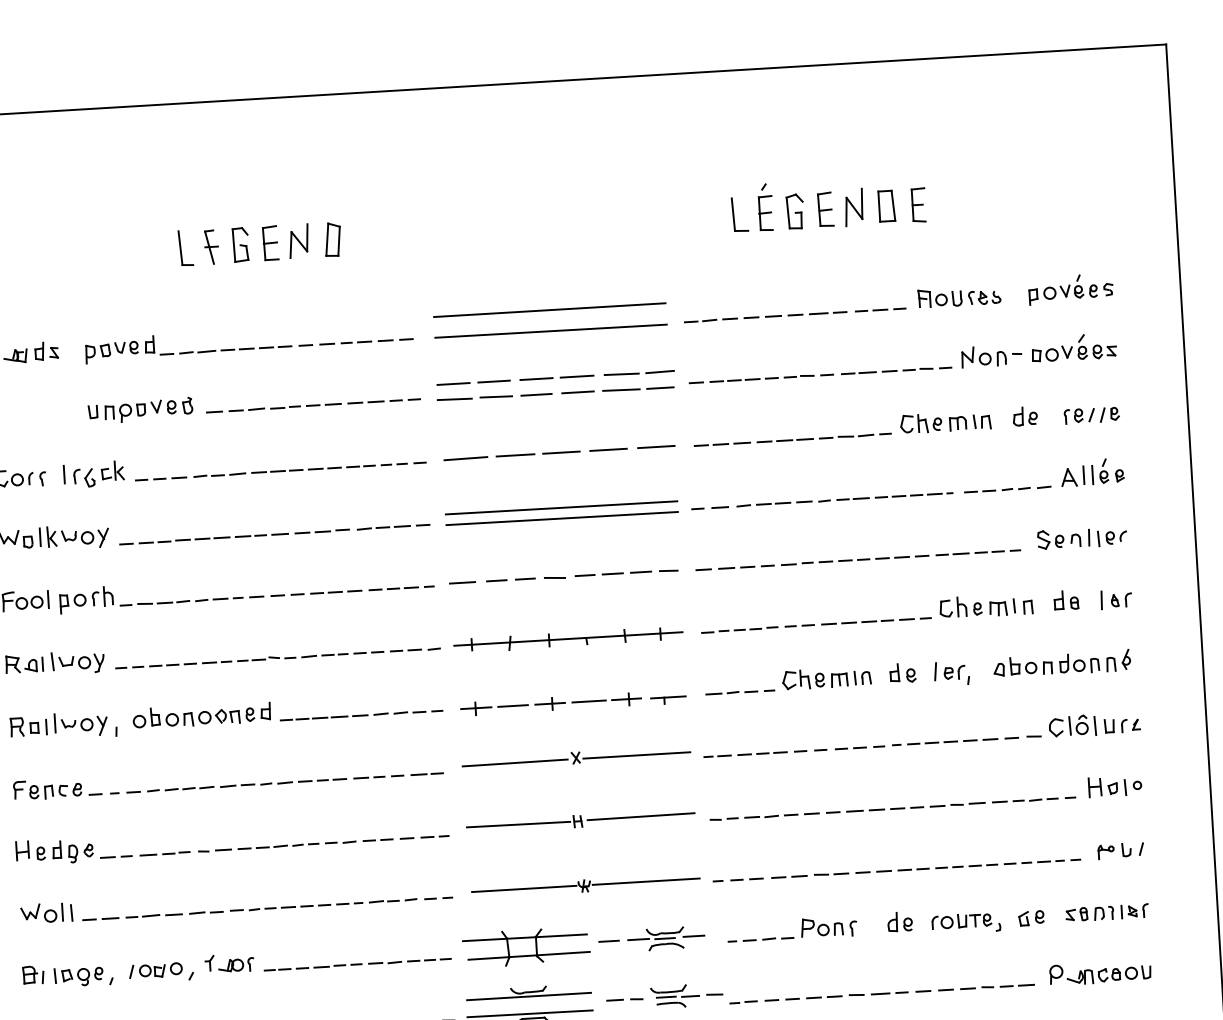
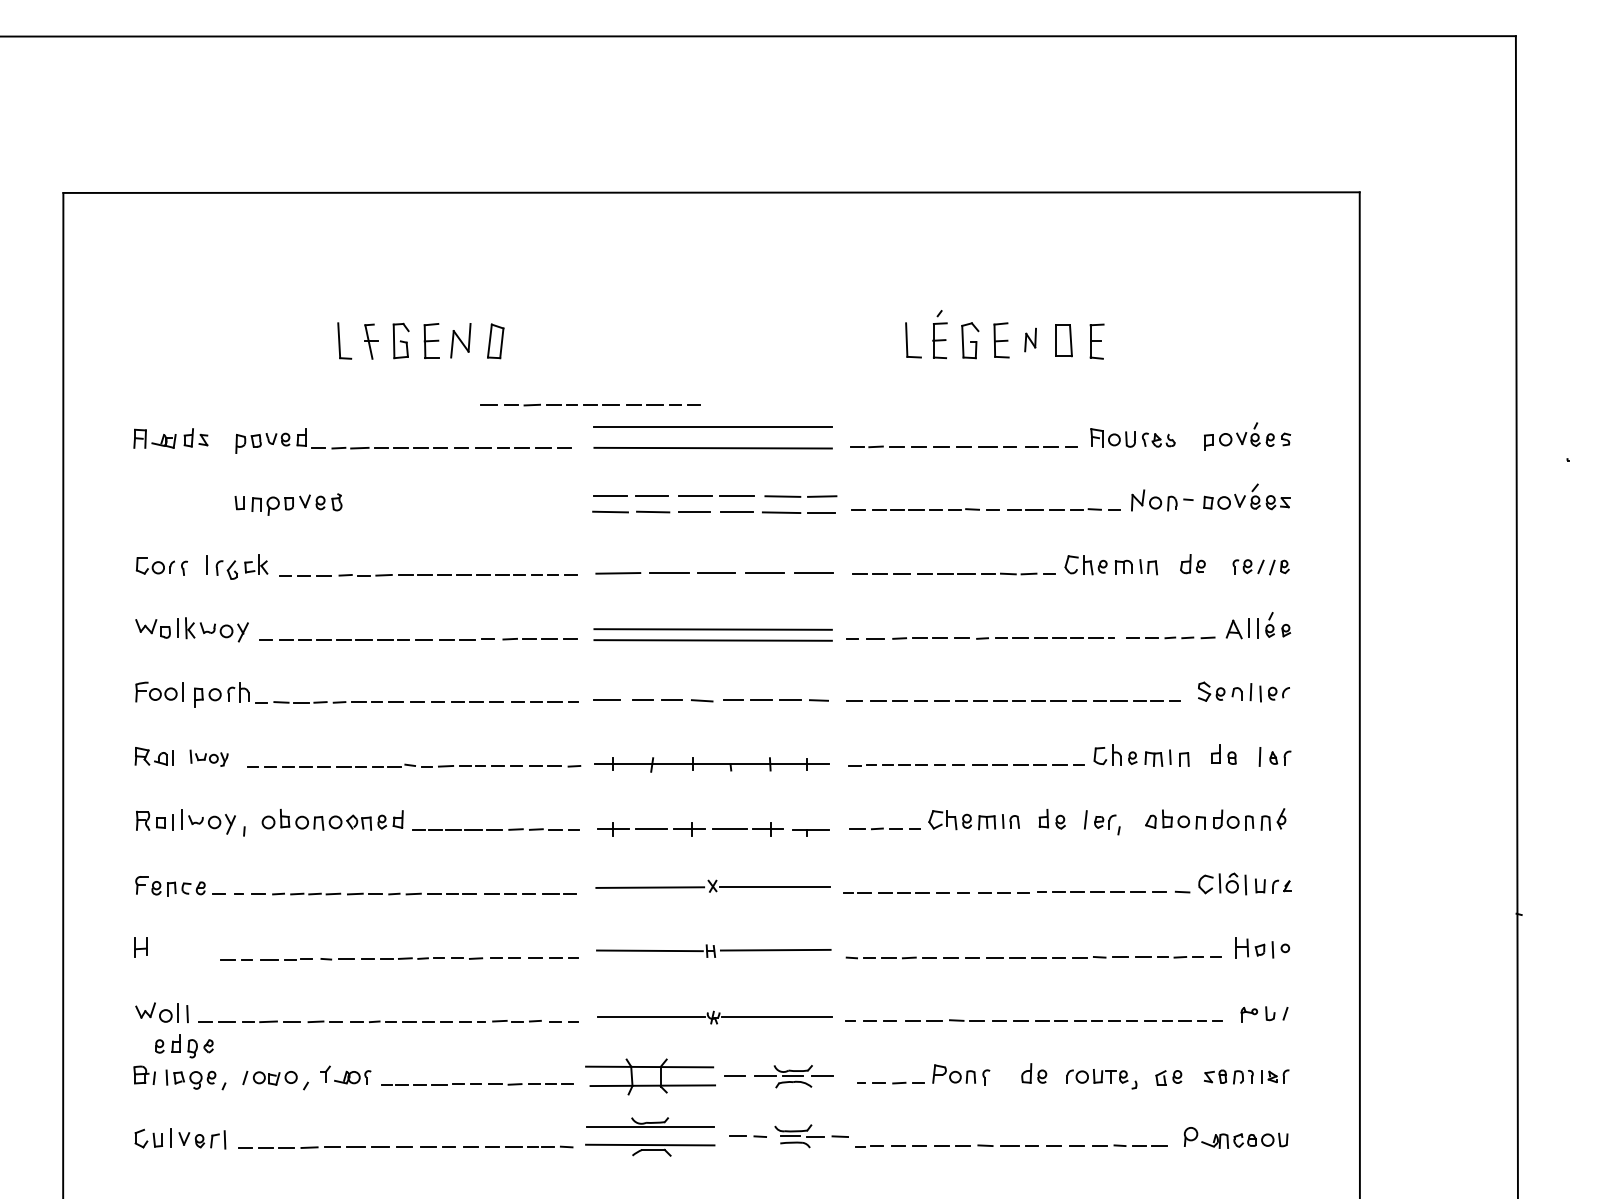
part: (853, 206) -> (1030, 339), size x0.6
part: (313, 405) -> (590, 404), moved
part: (77, 662) -> (208, 758), size x0.7
part: (65, 852) -> (184, 1046), moved

